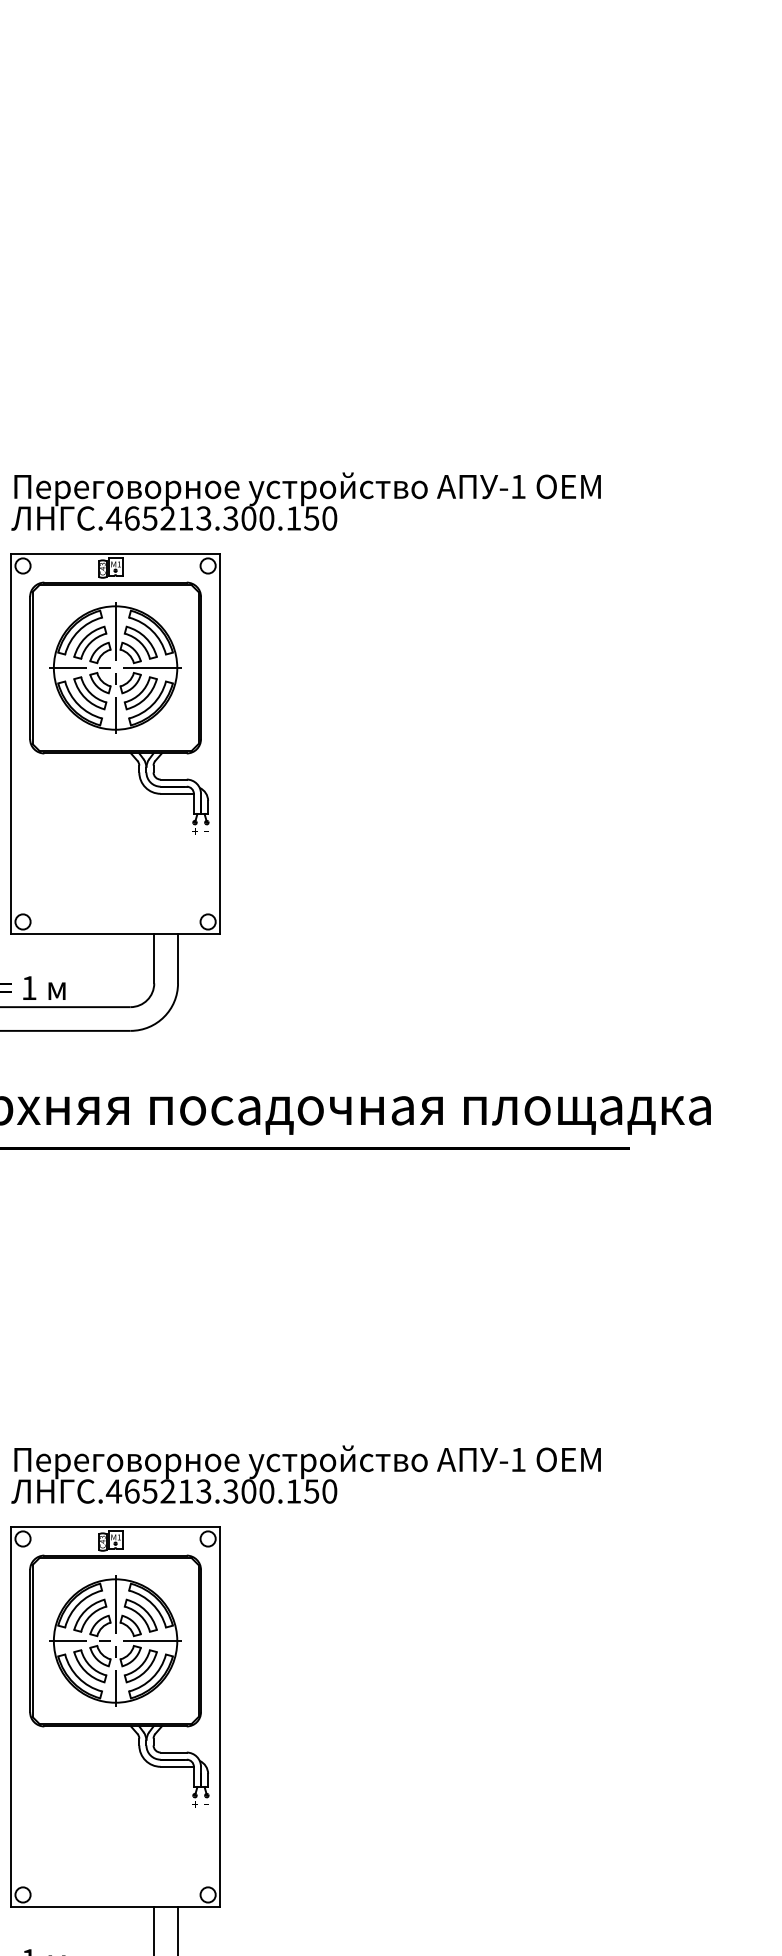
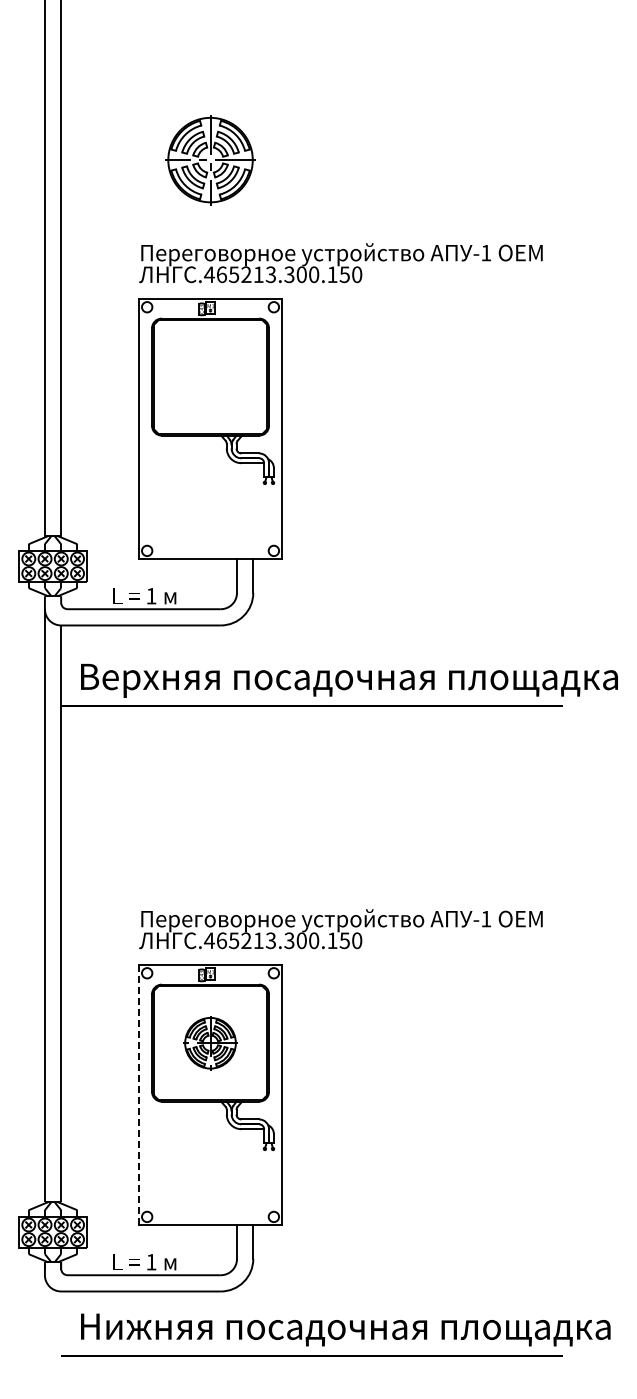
part: (115, 668) -> (210, 160), moved
part: (115, 1641) -> (210, 1043), size x0.6
line: (11, 1717) -> (139, 1095), solid -> dashed

